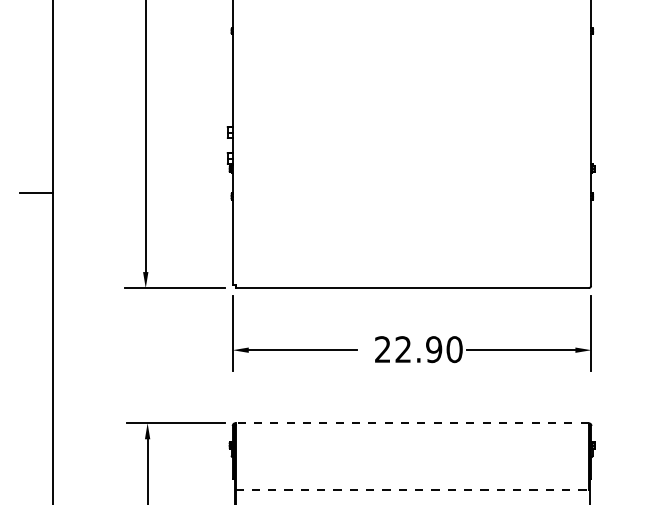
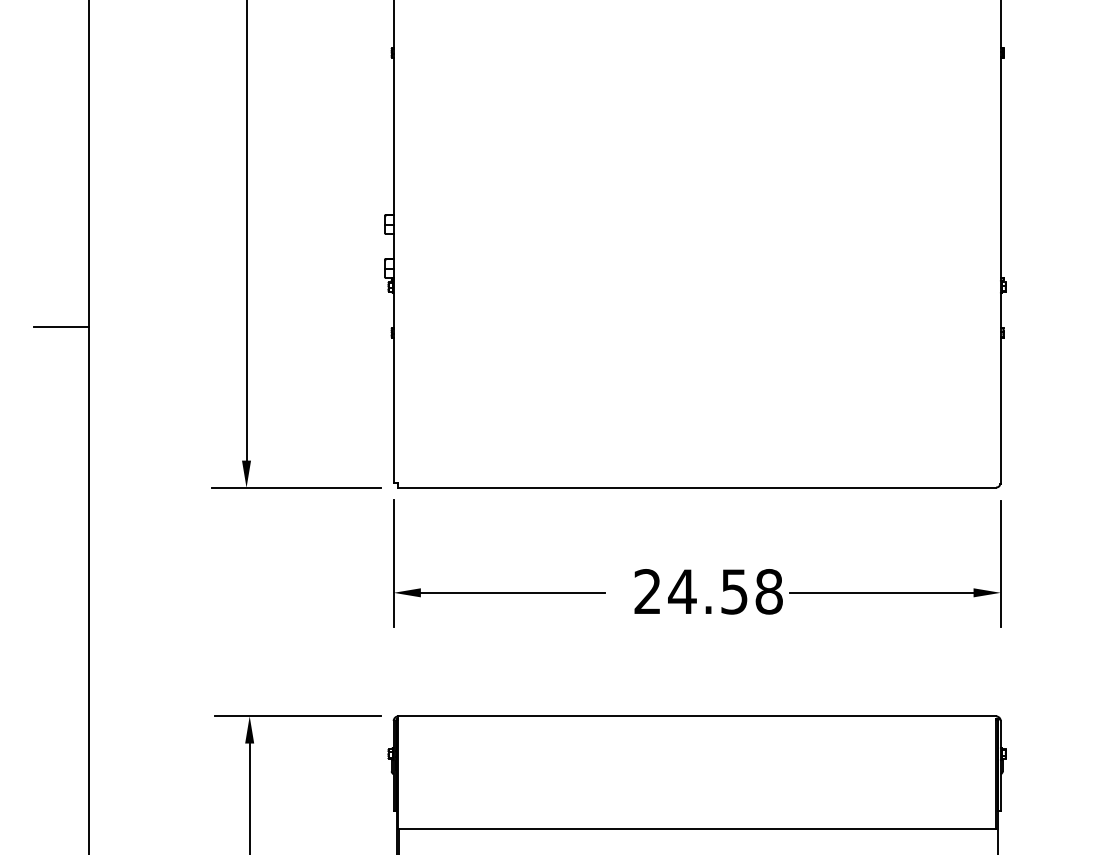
text: (428, 349) -> (724, 591), 22.90 -> 24.58
line: (412, 423) -> (697, 716), dashed -> solid
line: (412, 489) -> (697, 828), dashed -> solid

